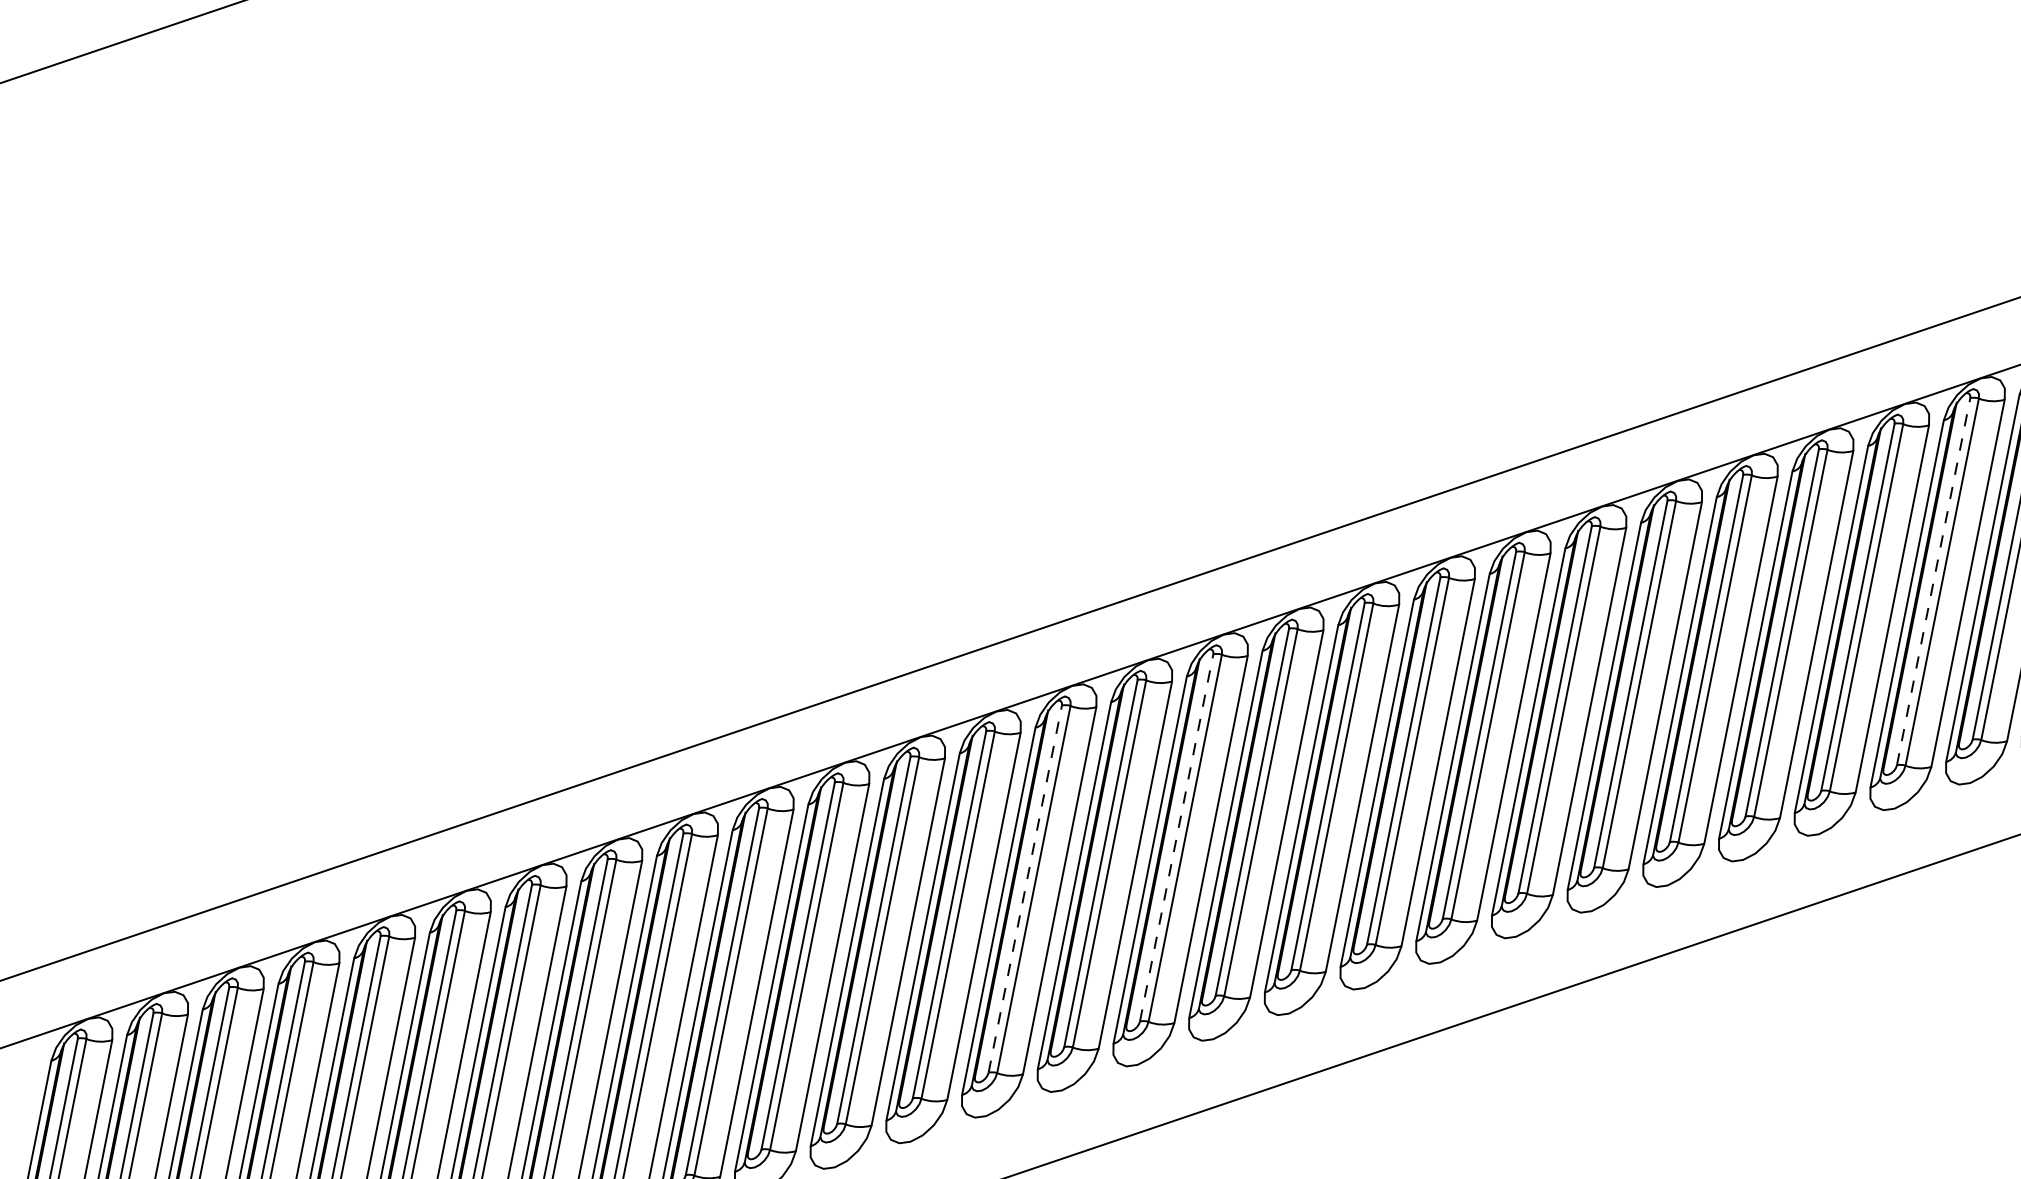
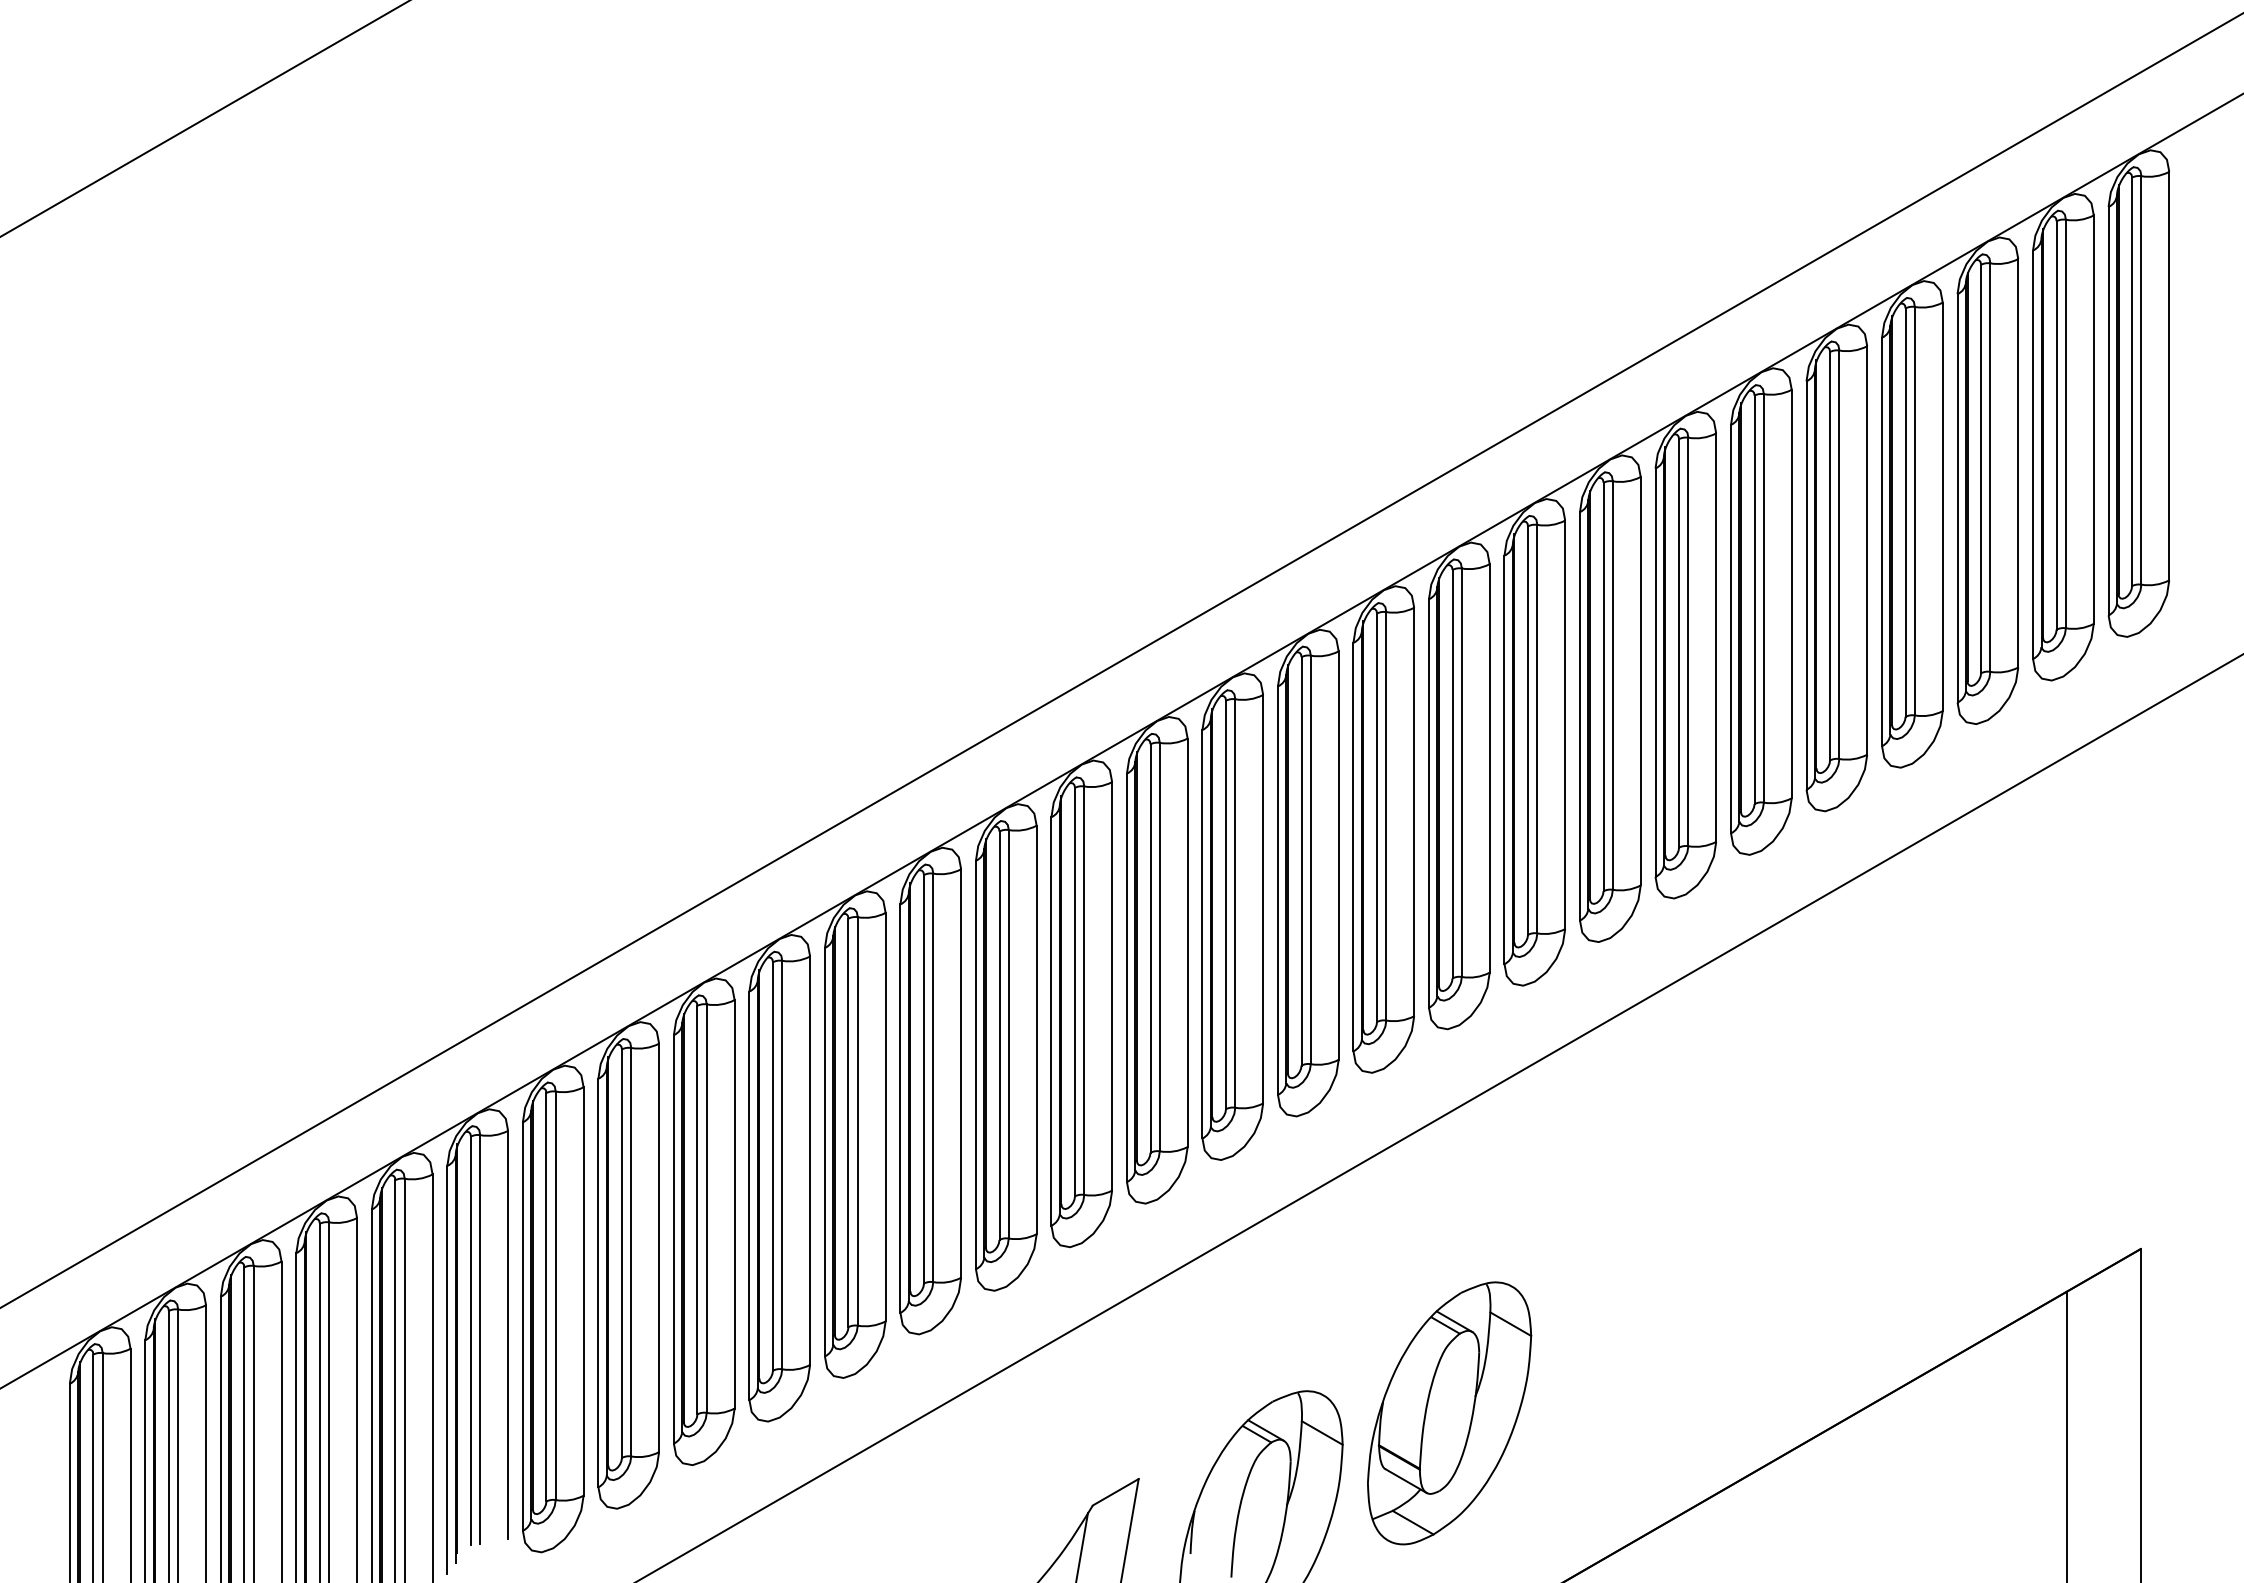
line: (1934, 581) -> (1981, 468), dashed -> solid
line: (1177, 837) -> (1226, 904), dashed -> solid
line: (1025, 888) -> (1075, 991), dashed -> solid

